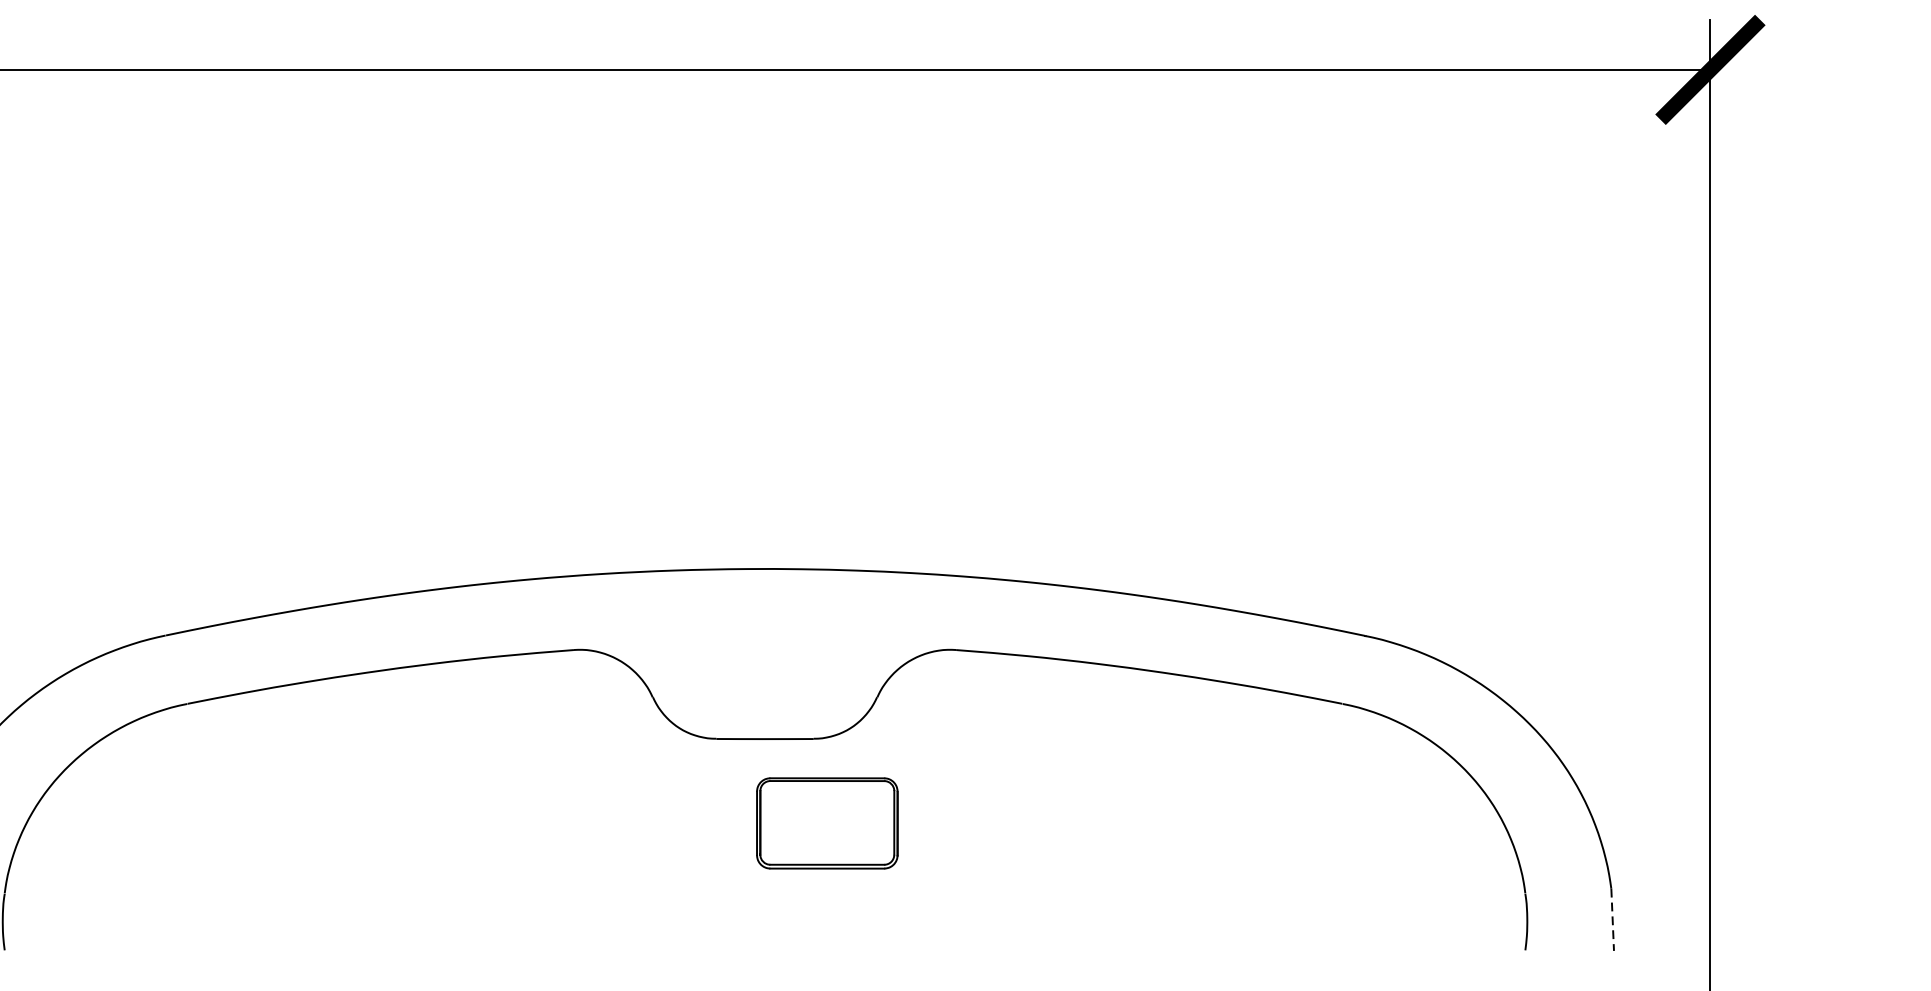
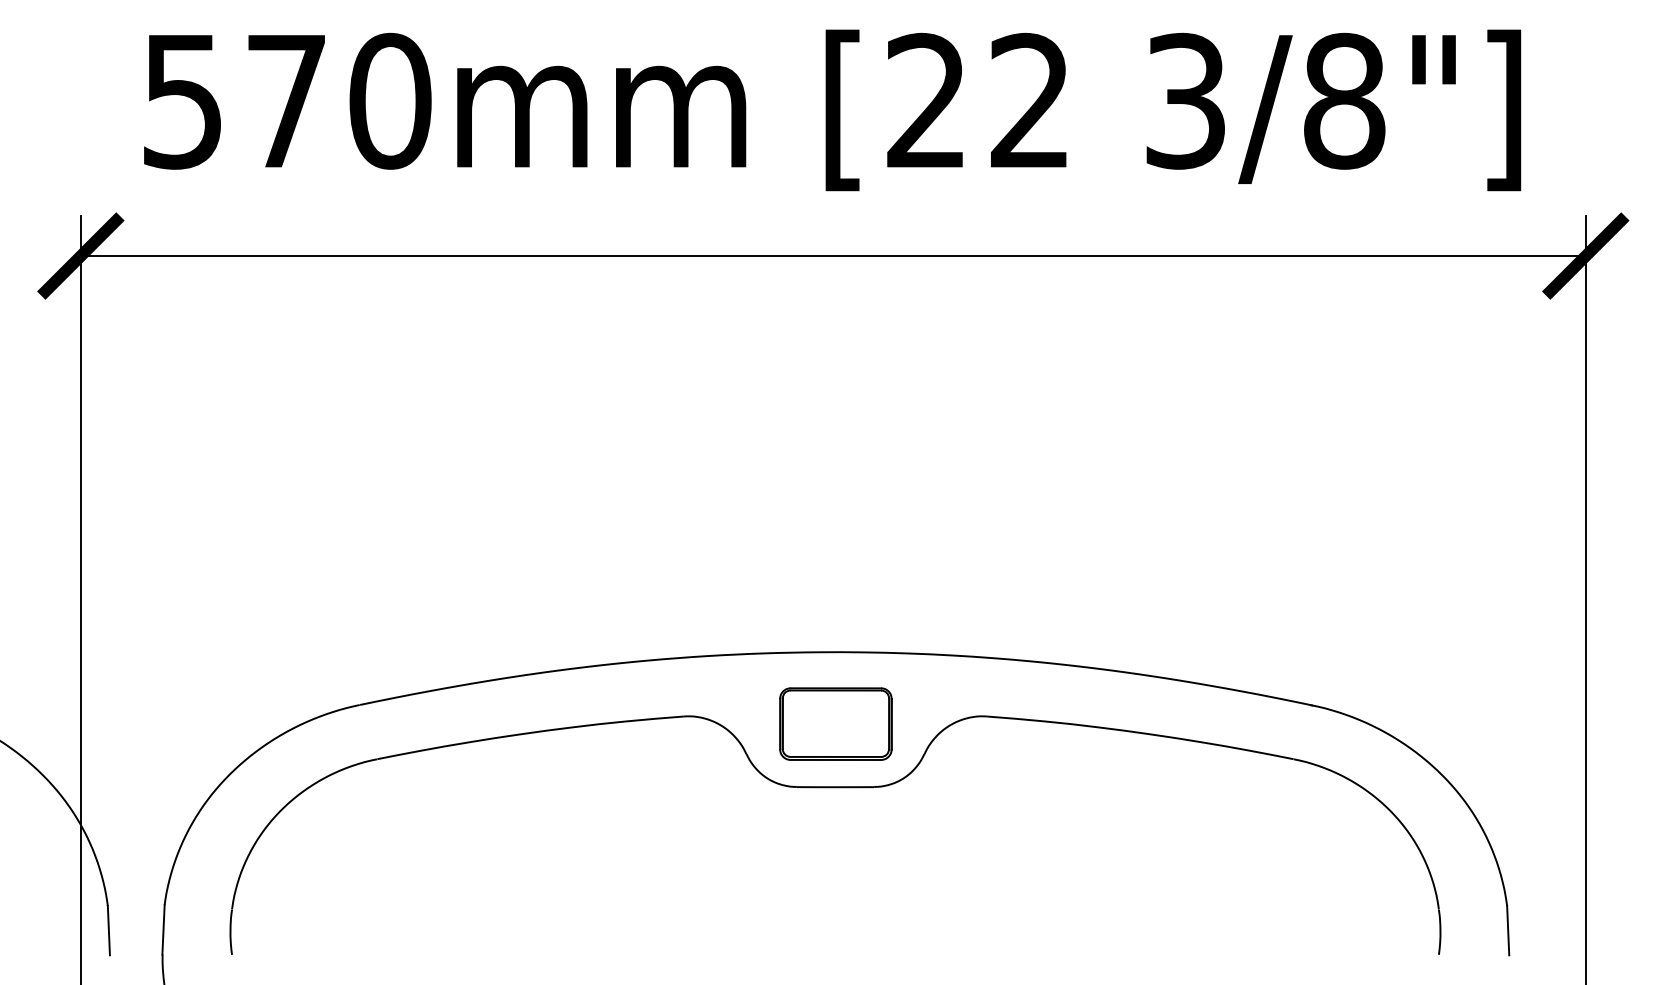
part: (826, 822) -> (835, 723), moved
line: (1613, 919) -> (1508, 930), dashed -> solid

